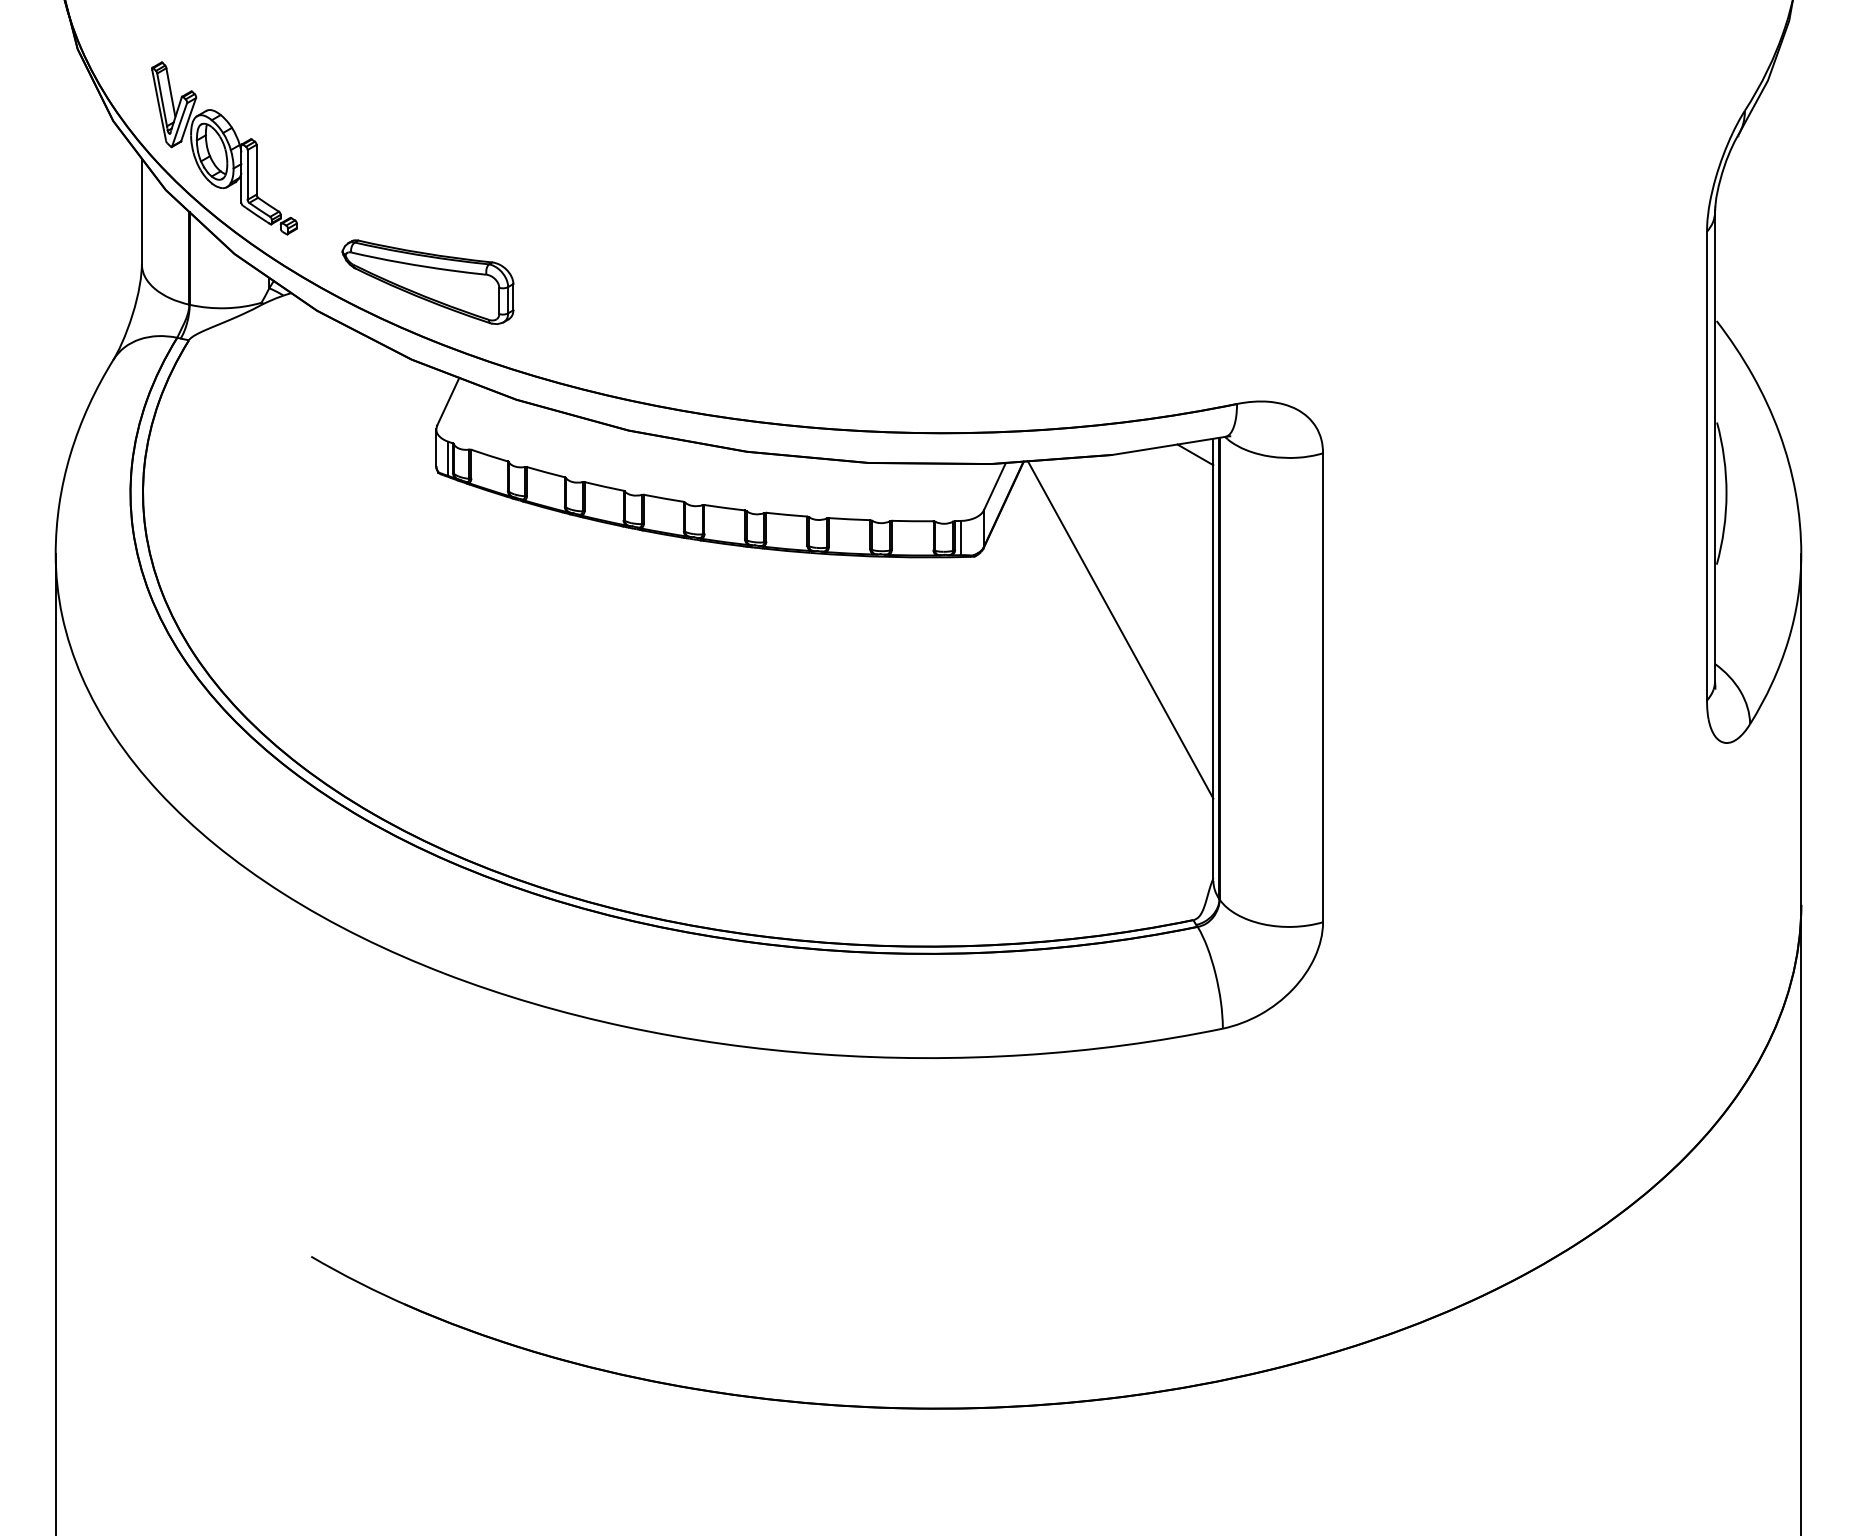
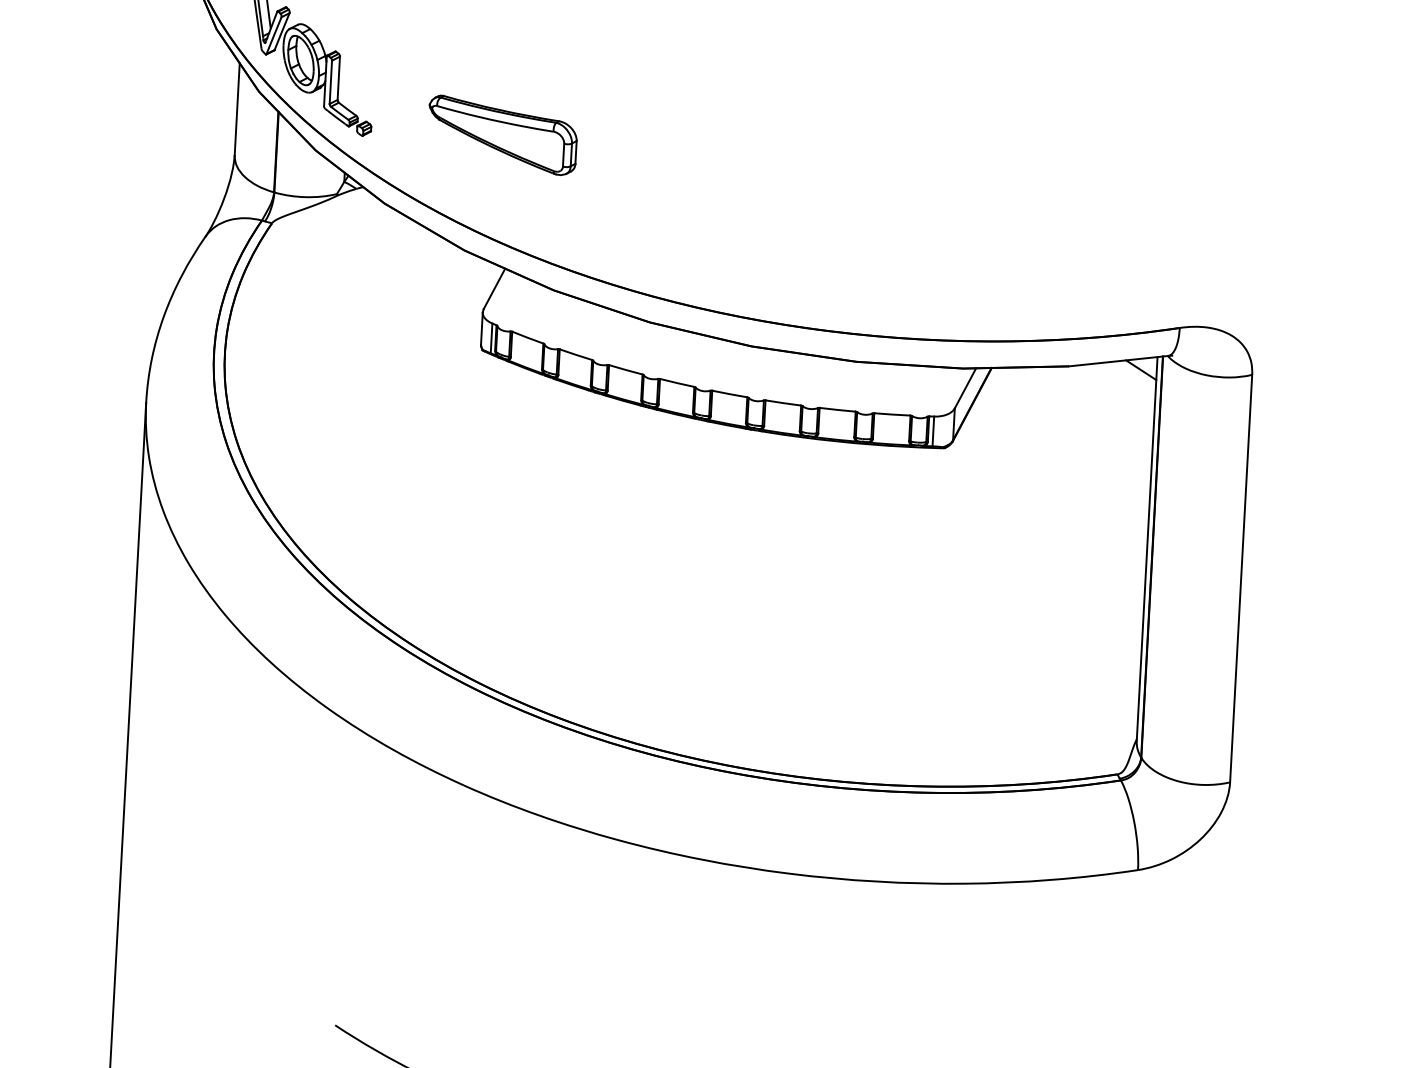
part: (427, 281) -> (502, 134), moved
line: (1120, 629) -> (1067, 518), removed

